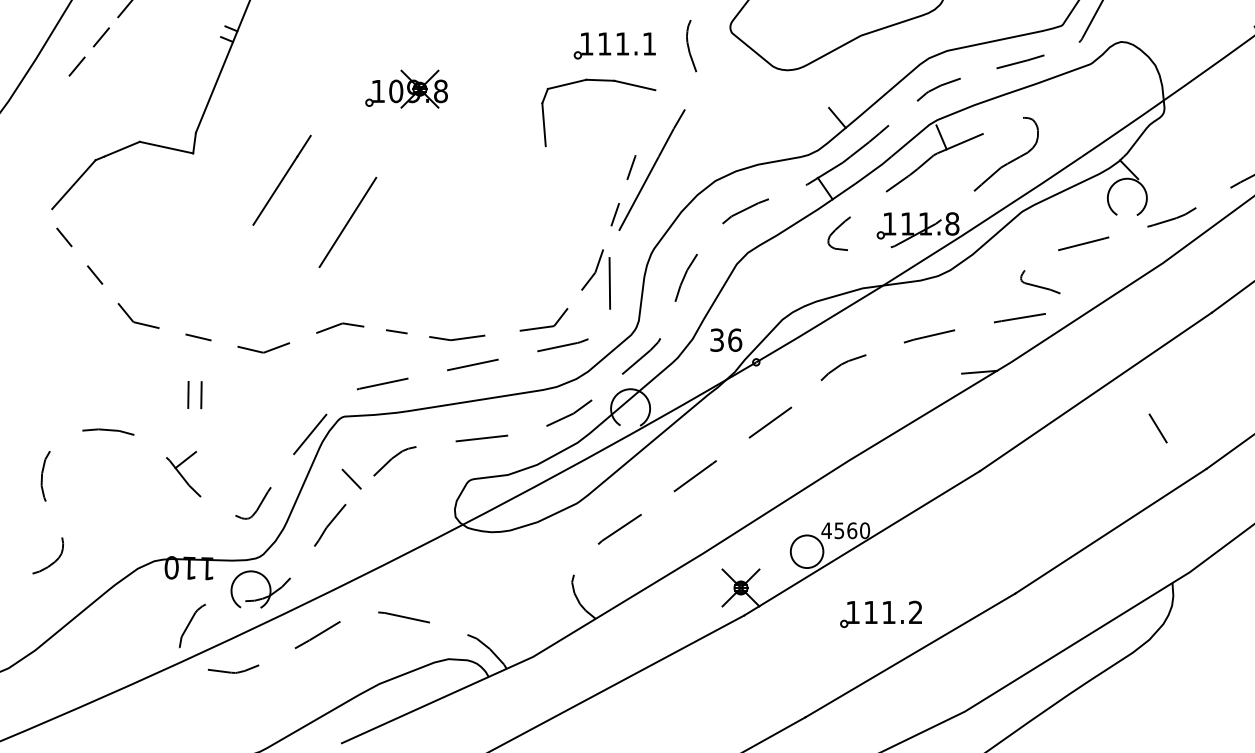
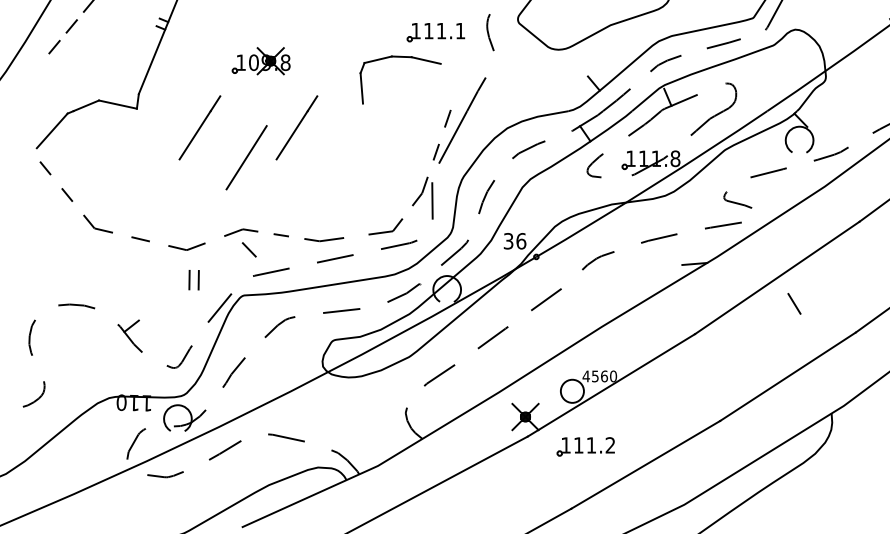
part: (598, 81) -> (400, 57), moved
part: (405, 89) -> (260, 61), moved
line: (418, 179) -> (296, 127), added
part: (194, 395) -> (193, 280), moved
line: (1158, 427) -> (794, 303), moved
line: (350, 478) -> (248, 249), moved
part: (880, 614) -> (585, 446), moved

